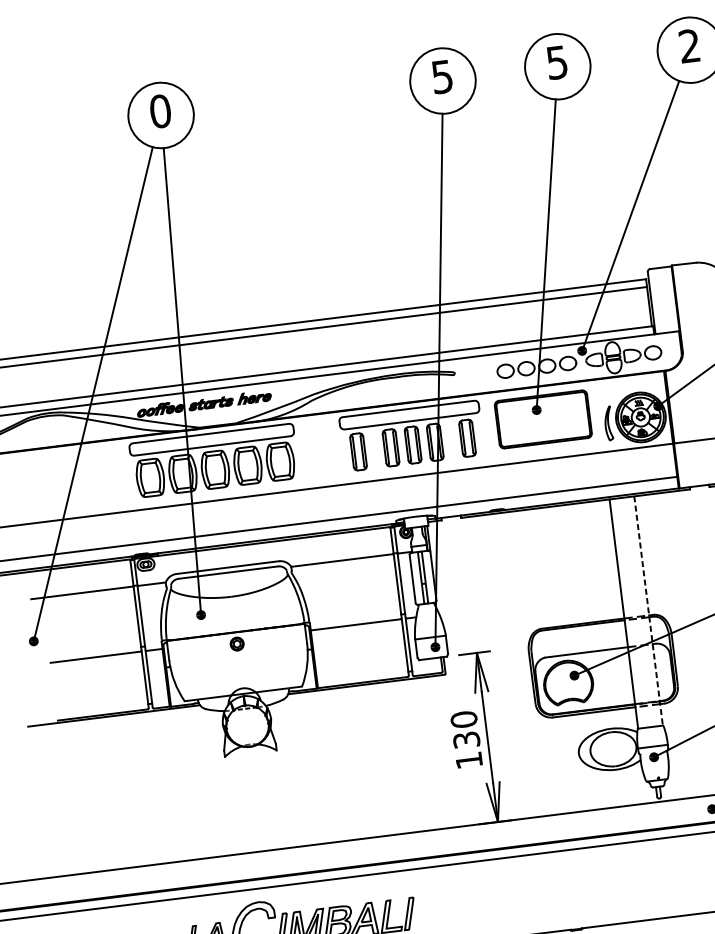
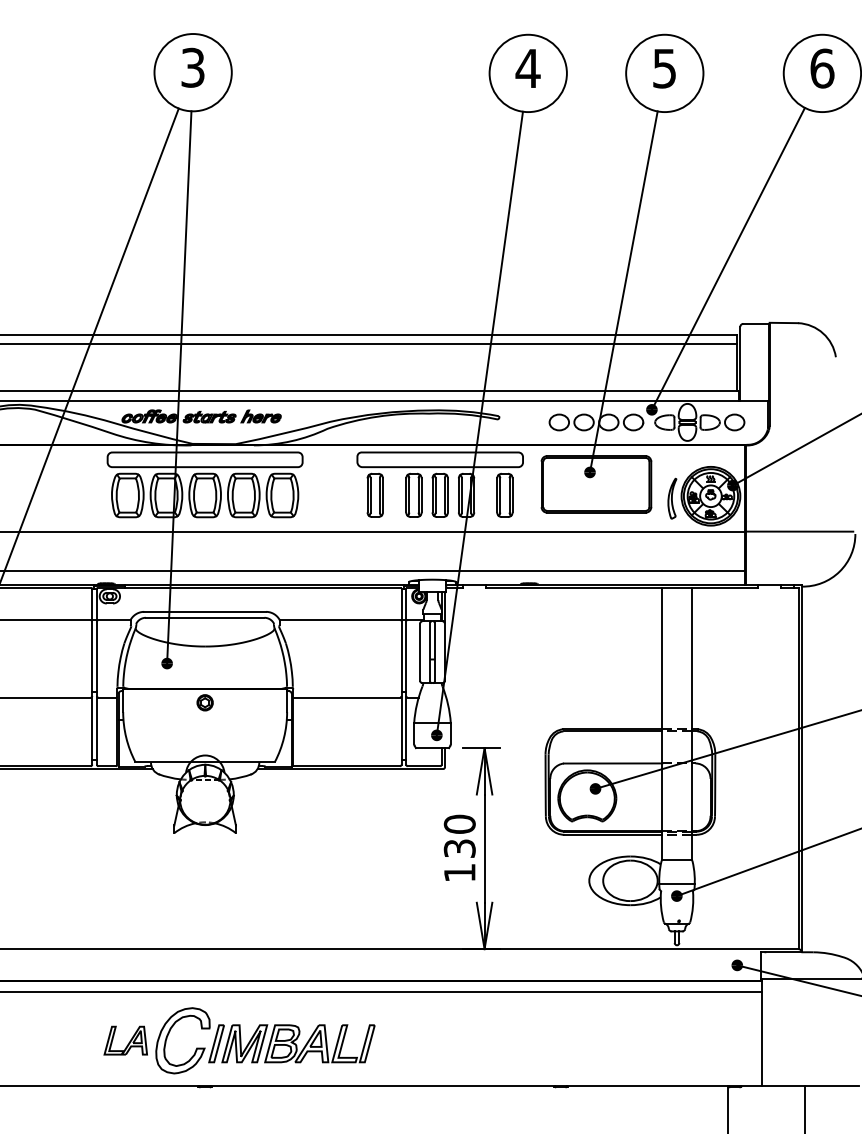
text: (689, 46) -> (822, 68), 2 -> 6
text: (441, 76) -> (527, 68), 5 -> 4
text: (160, 111) -> (193, 67), 0 -> 3
line: (648, 611) -> (691, 724), dashed -> solid

